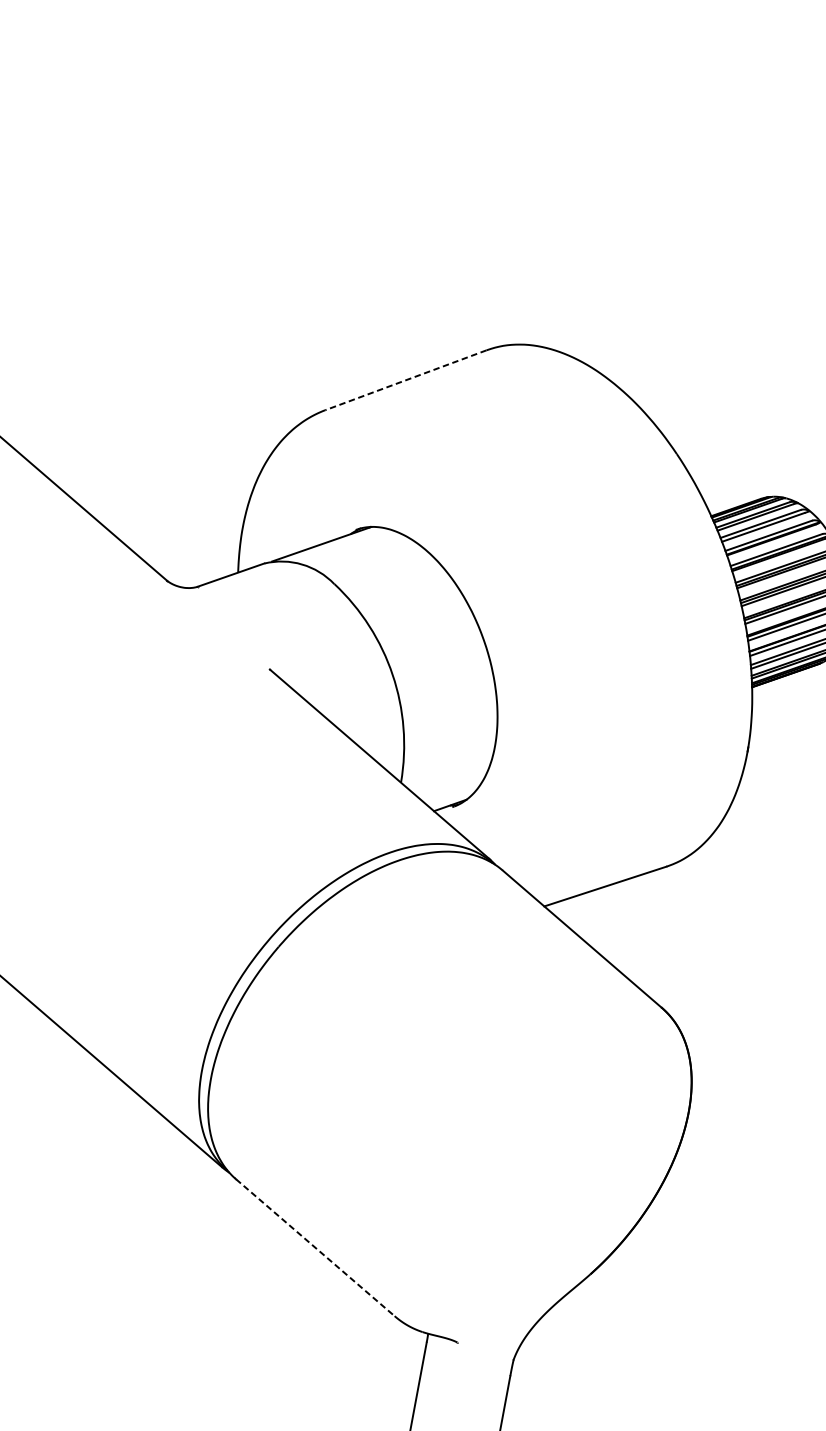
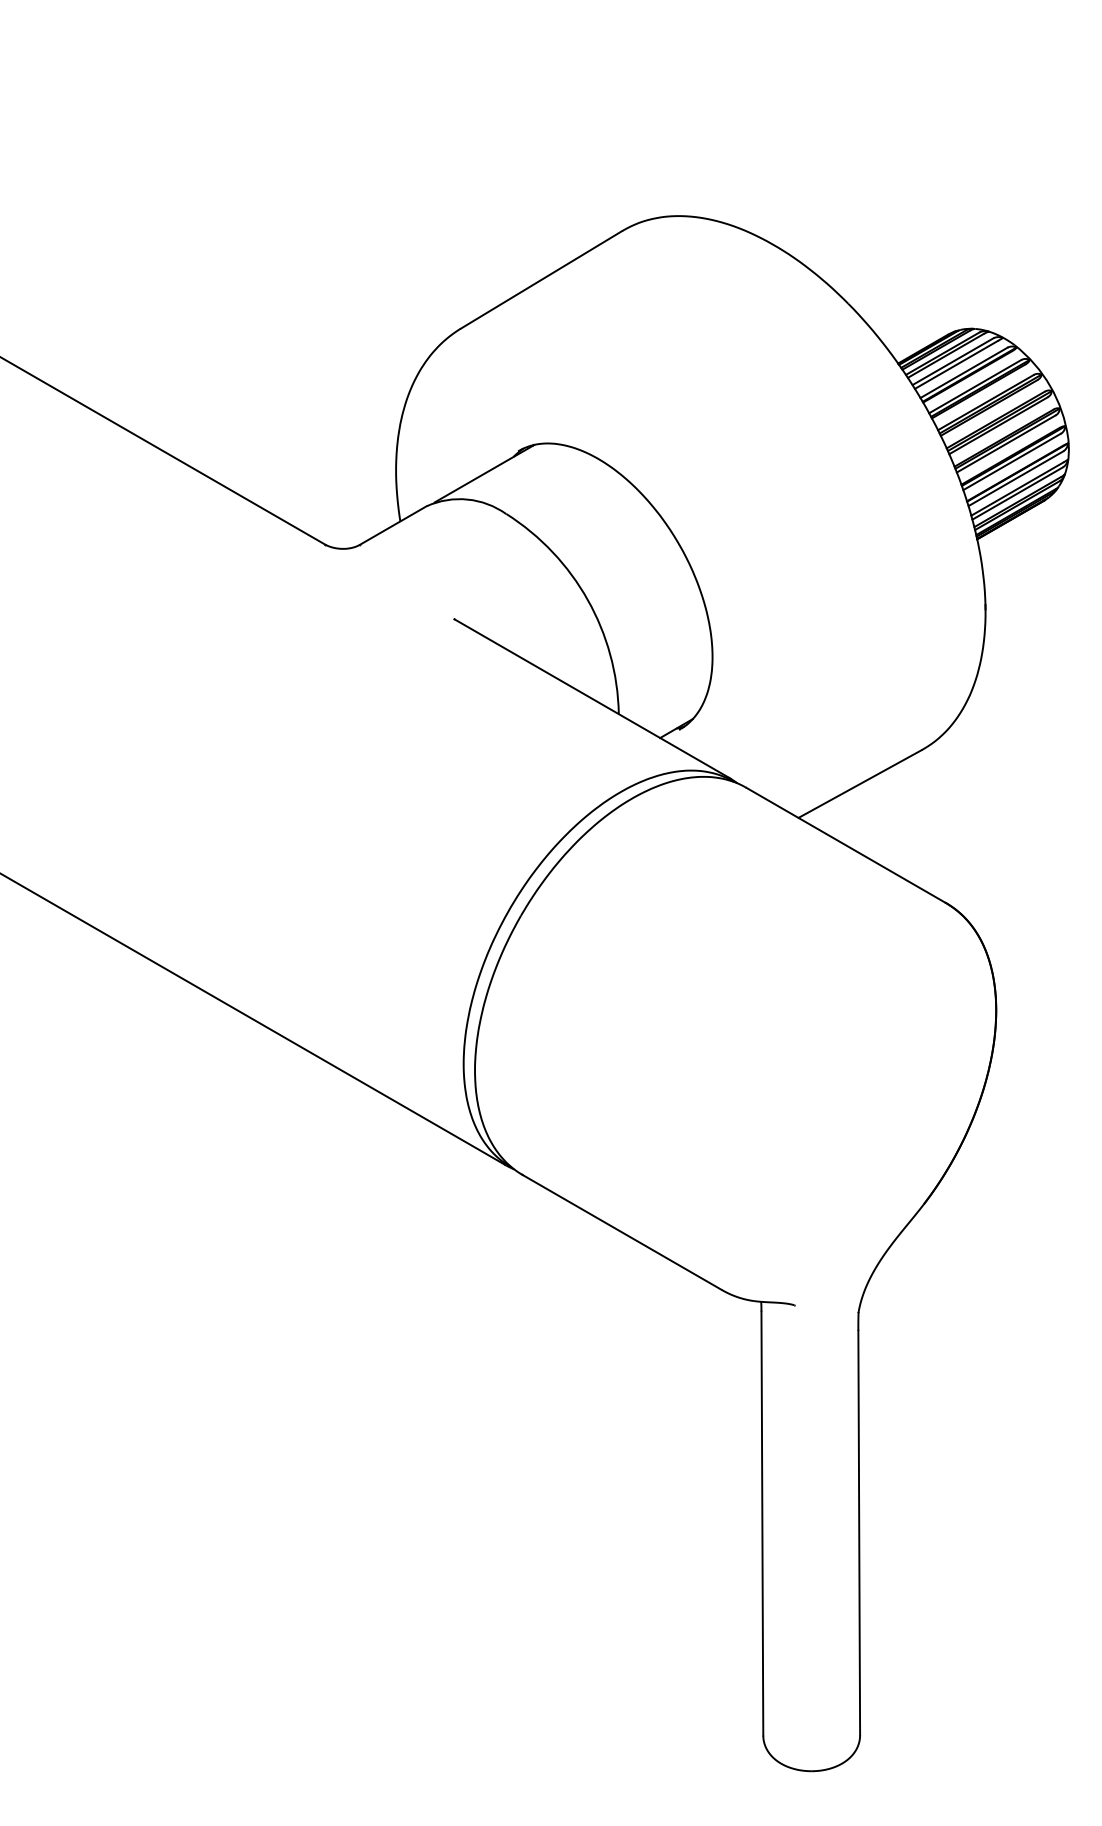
line: (405, 380) -> (541, 280), dashed -> solid
line: (315, 1247) -> (622, 1232), dashed -> solid

